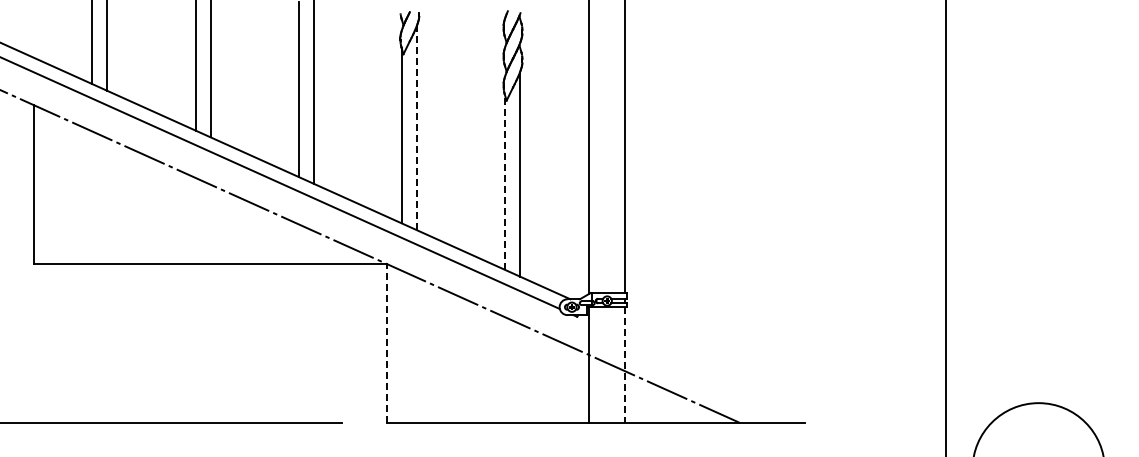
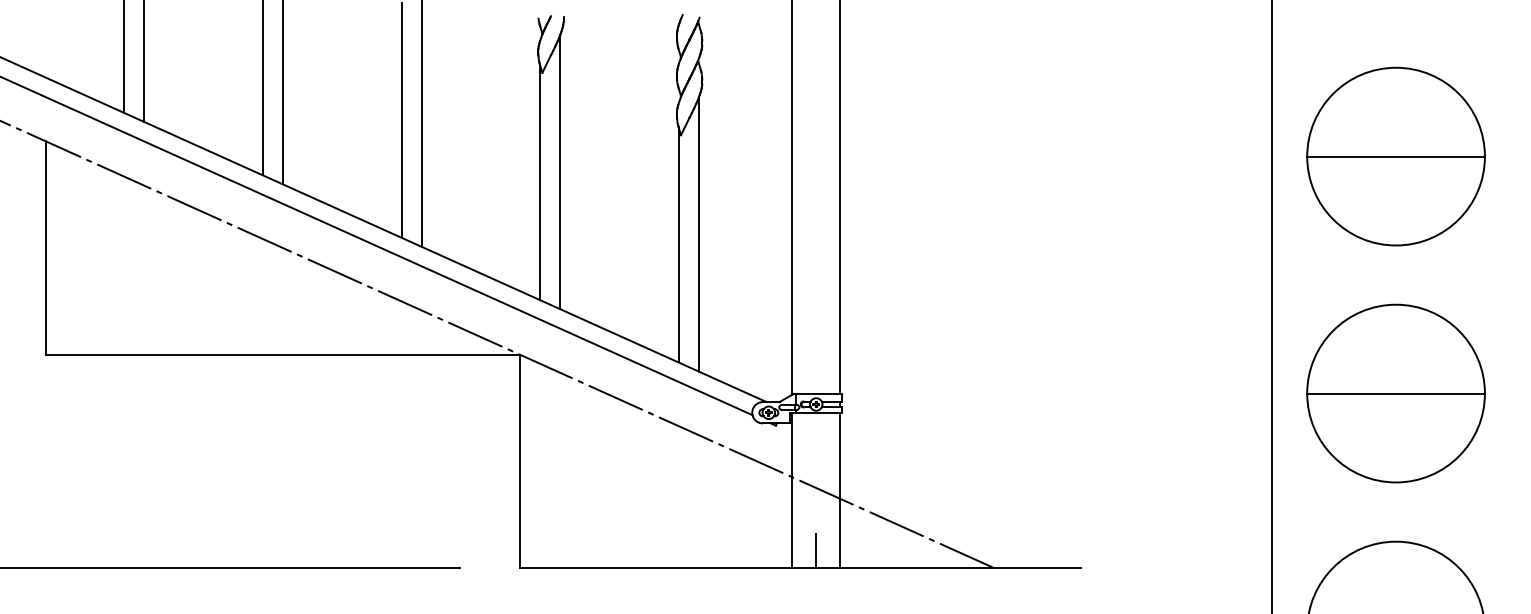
part: (1038, 116) -> (1395, 156), added
line: (416, 128) -> (559, 172), dashed -> solid
line: (504, 181) -> (678, 243), dashed -> solid
part: (1038, 292) -> (1395, 393), added
line: (386, 342) -> (519, 460), dashed -> solid
line: (625, 364) -> (840, 489), dashed -> solid
line: (607, 409) -> (816, 550), added

